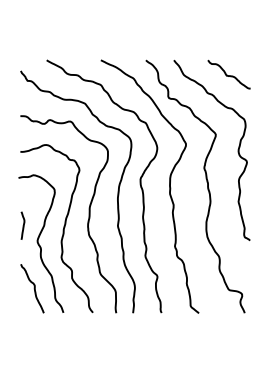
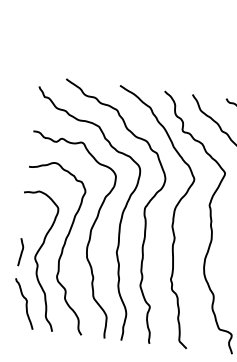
curve: (22, 225) -> (20, 251), moved

